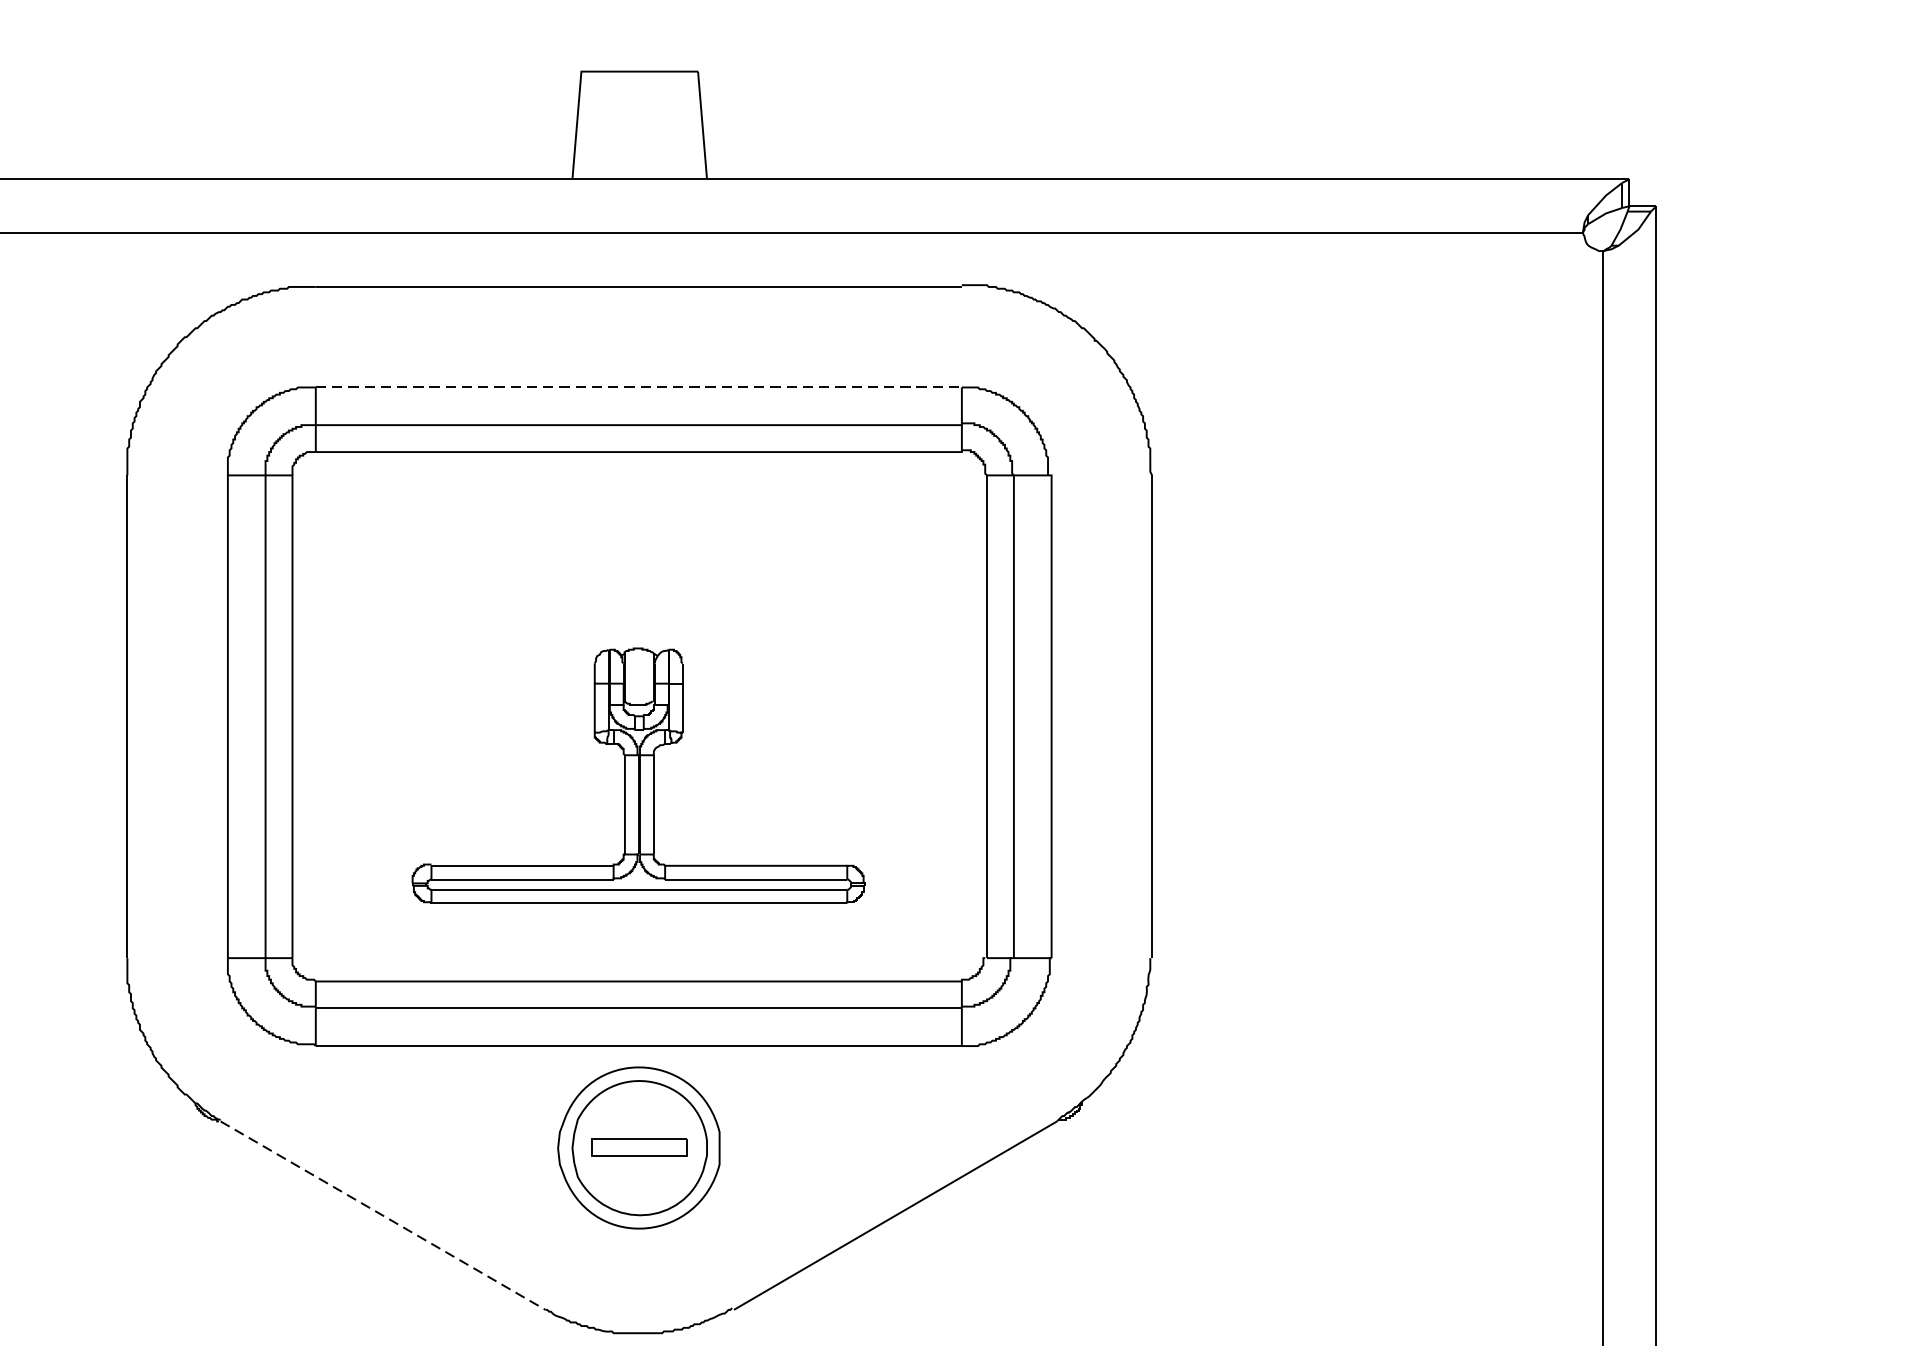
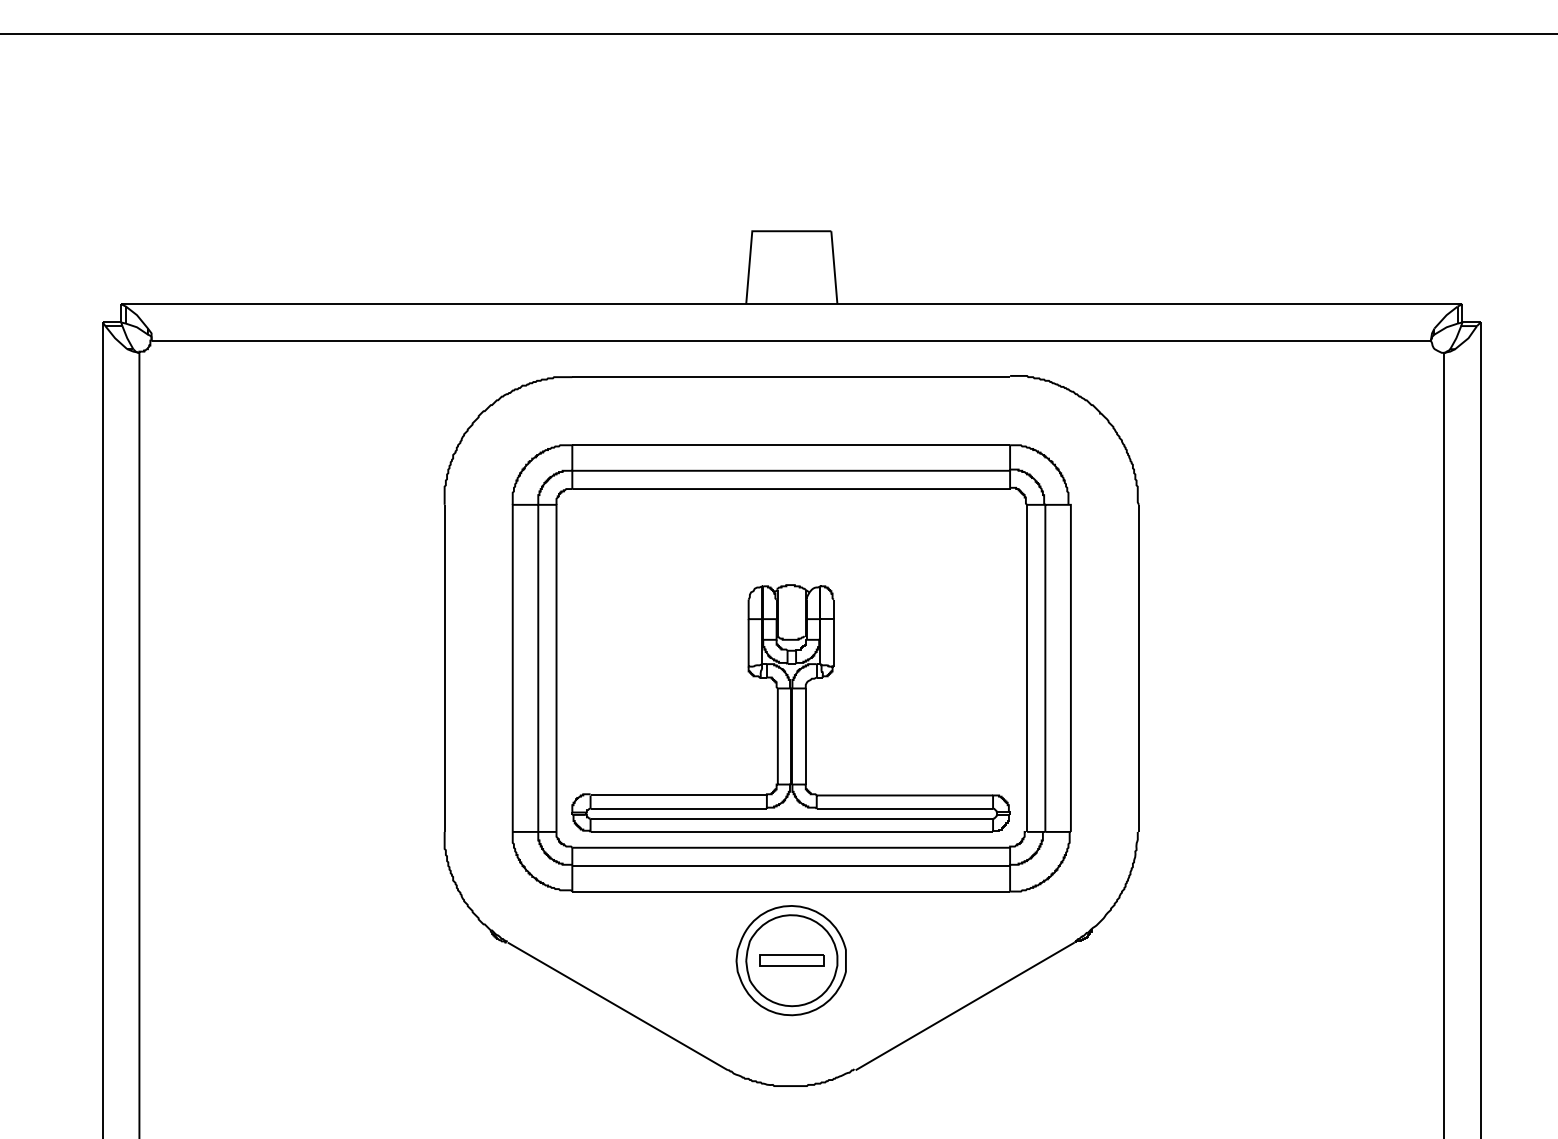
line: (639, 387) -> (791, 445), dashed -> solid
part: (637, 775) -> (790, 708), size x1.43
line: (383, 1215) -> (618, 1006), dashed -> solid

